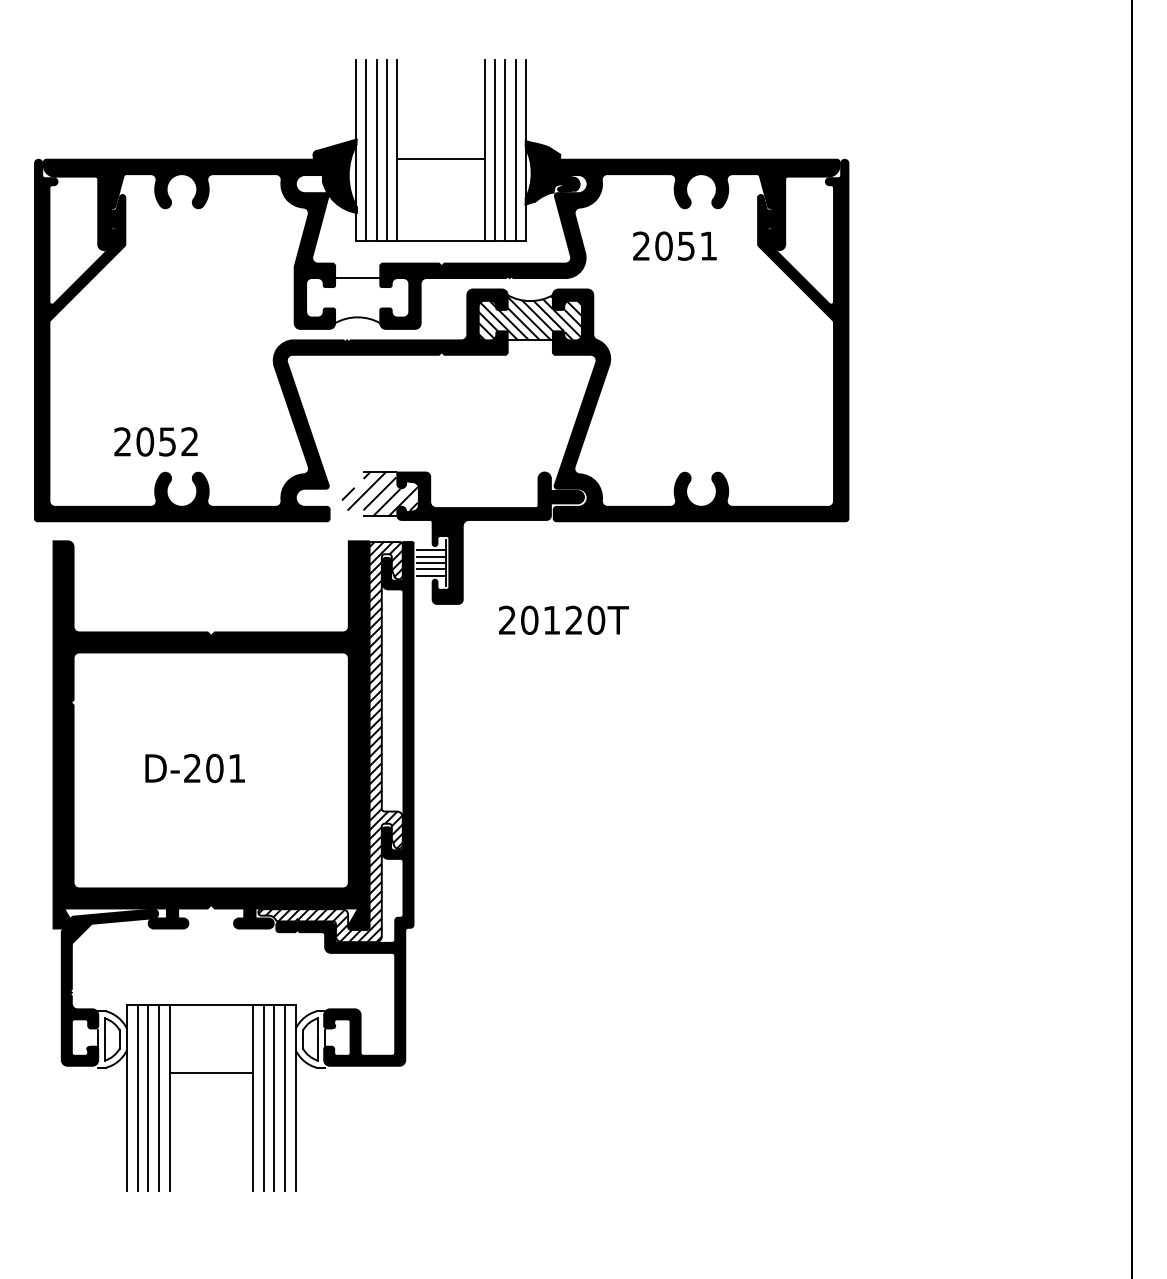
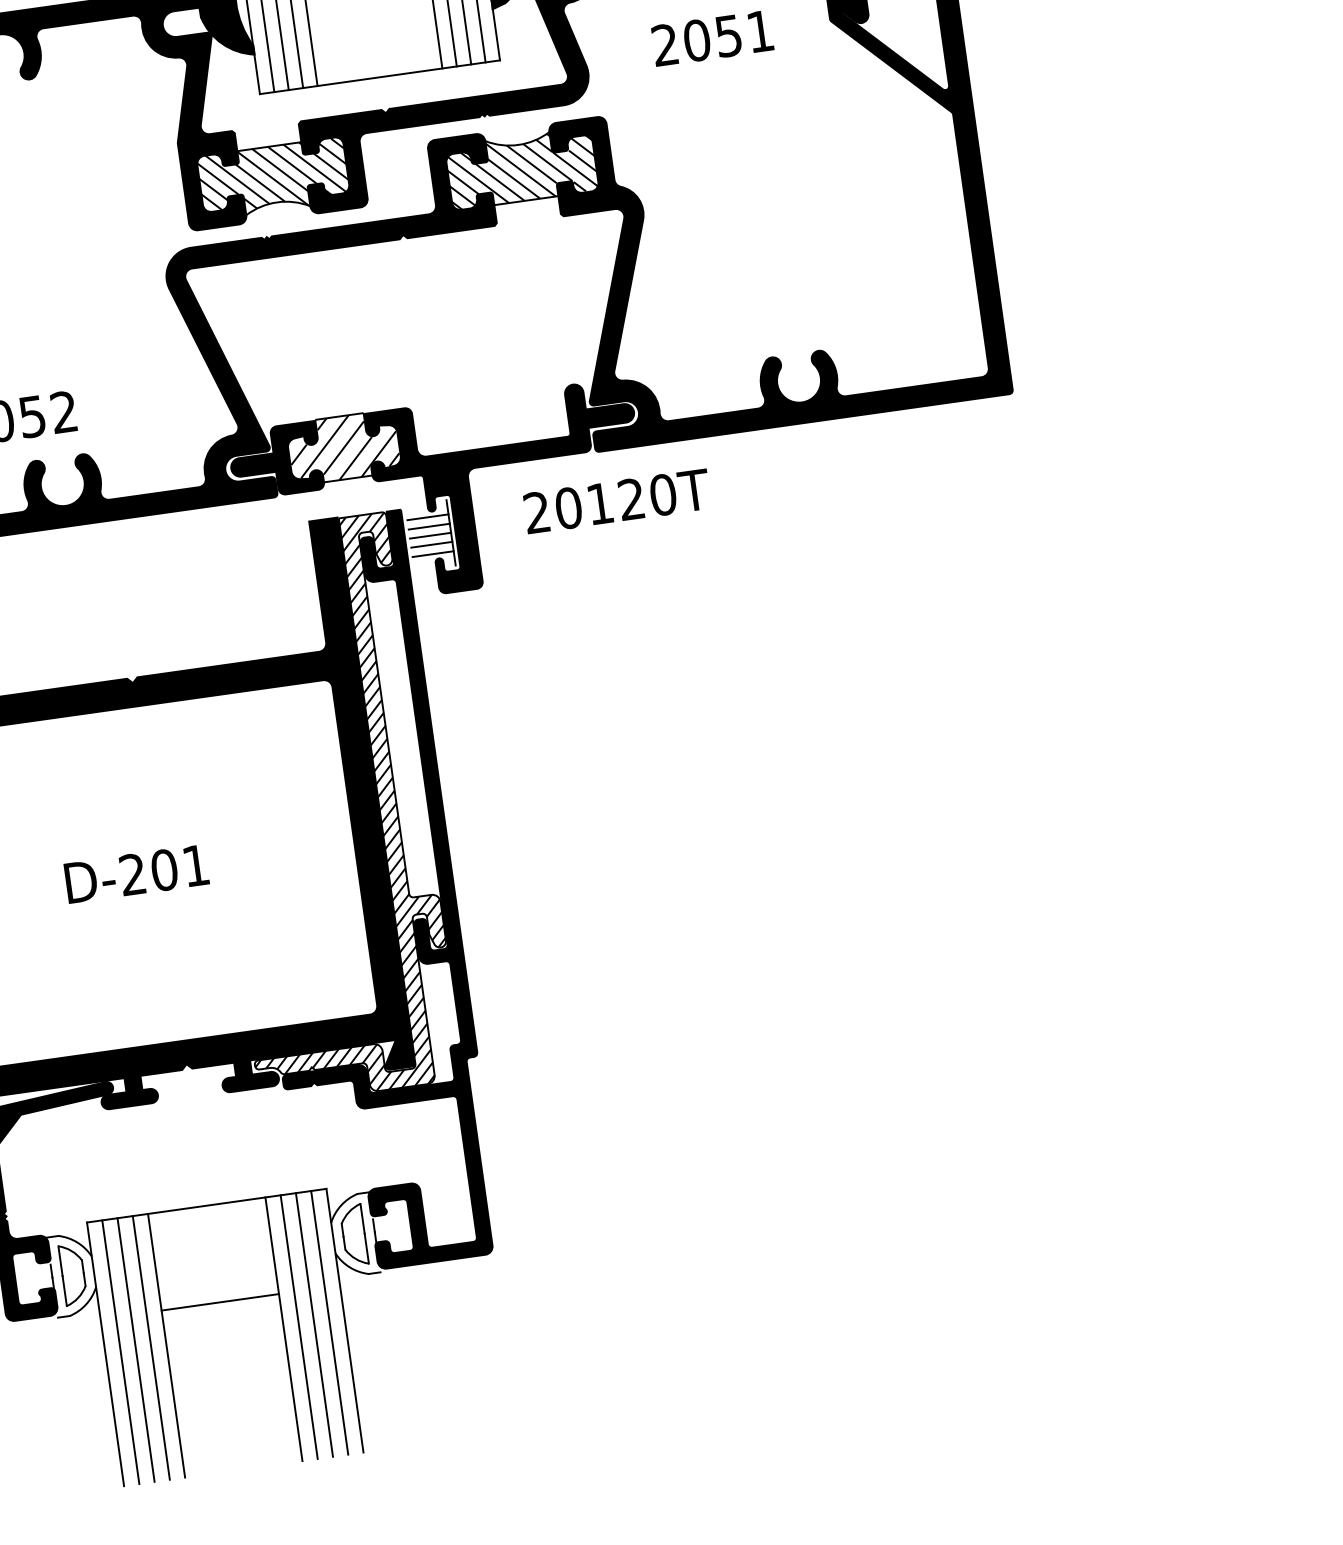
hatch: (357, 300) -> (273, 178), added
fill: (331, 495) -> (275, 460), added
text: (563, 619) -> (616, 500), moved

